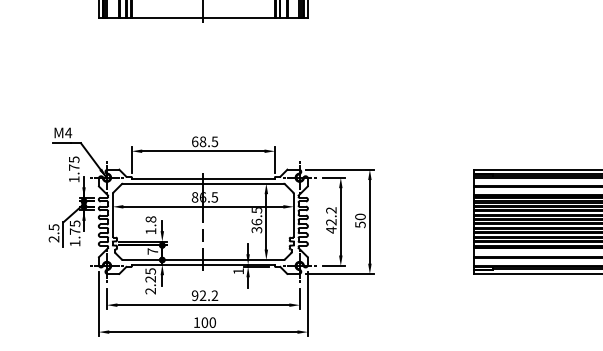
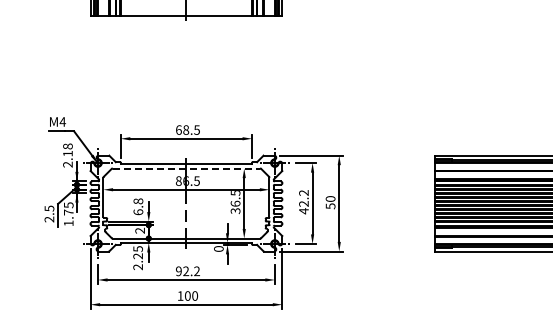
text: (73, 169) -> (67, 155), 1.75 -> 2.18
line: (203, 183) -> (186, 168), solid -> dashed
text: (151, 231) -> (138, 212), 1.8 -> 6.8
text: (152, 251) -> (139, 230), 7 -> 2
text: (238, 270) -> (218, 248), 1 -> 0

